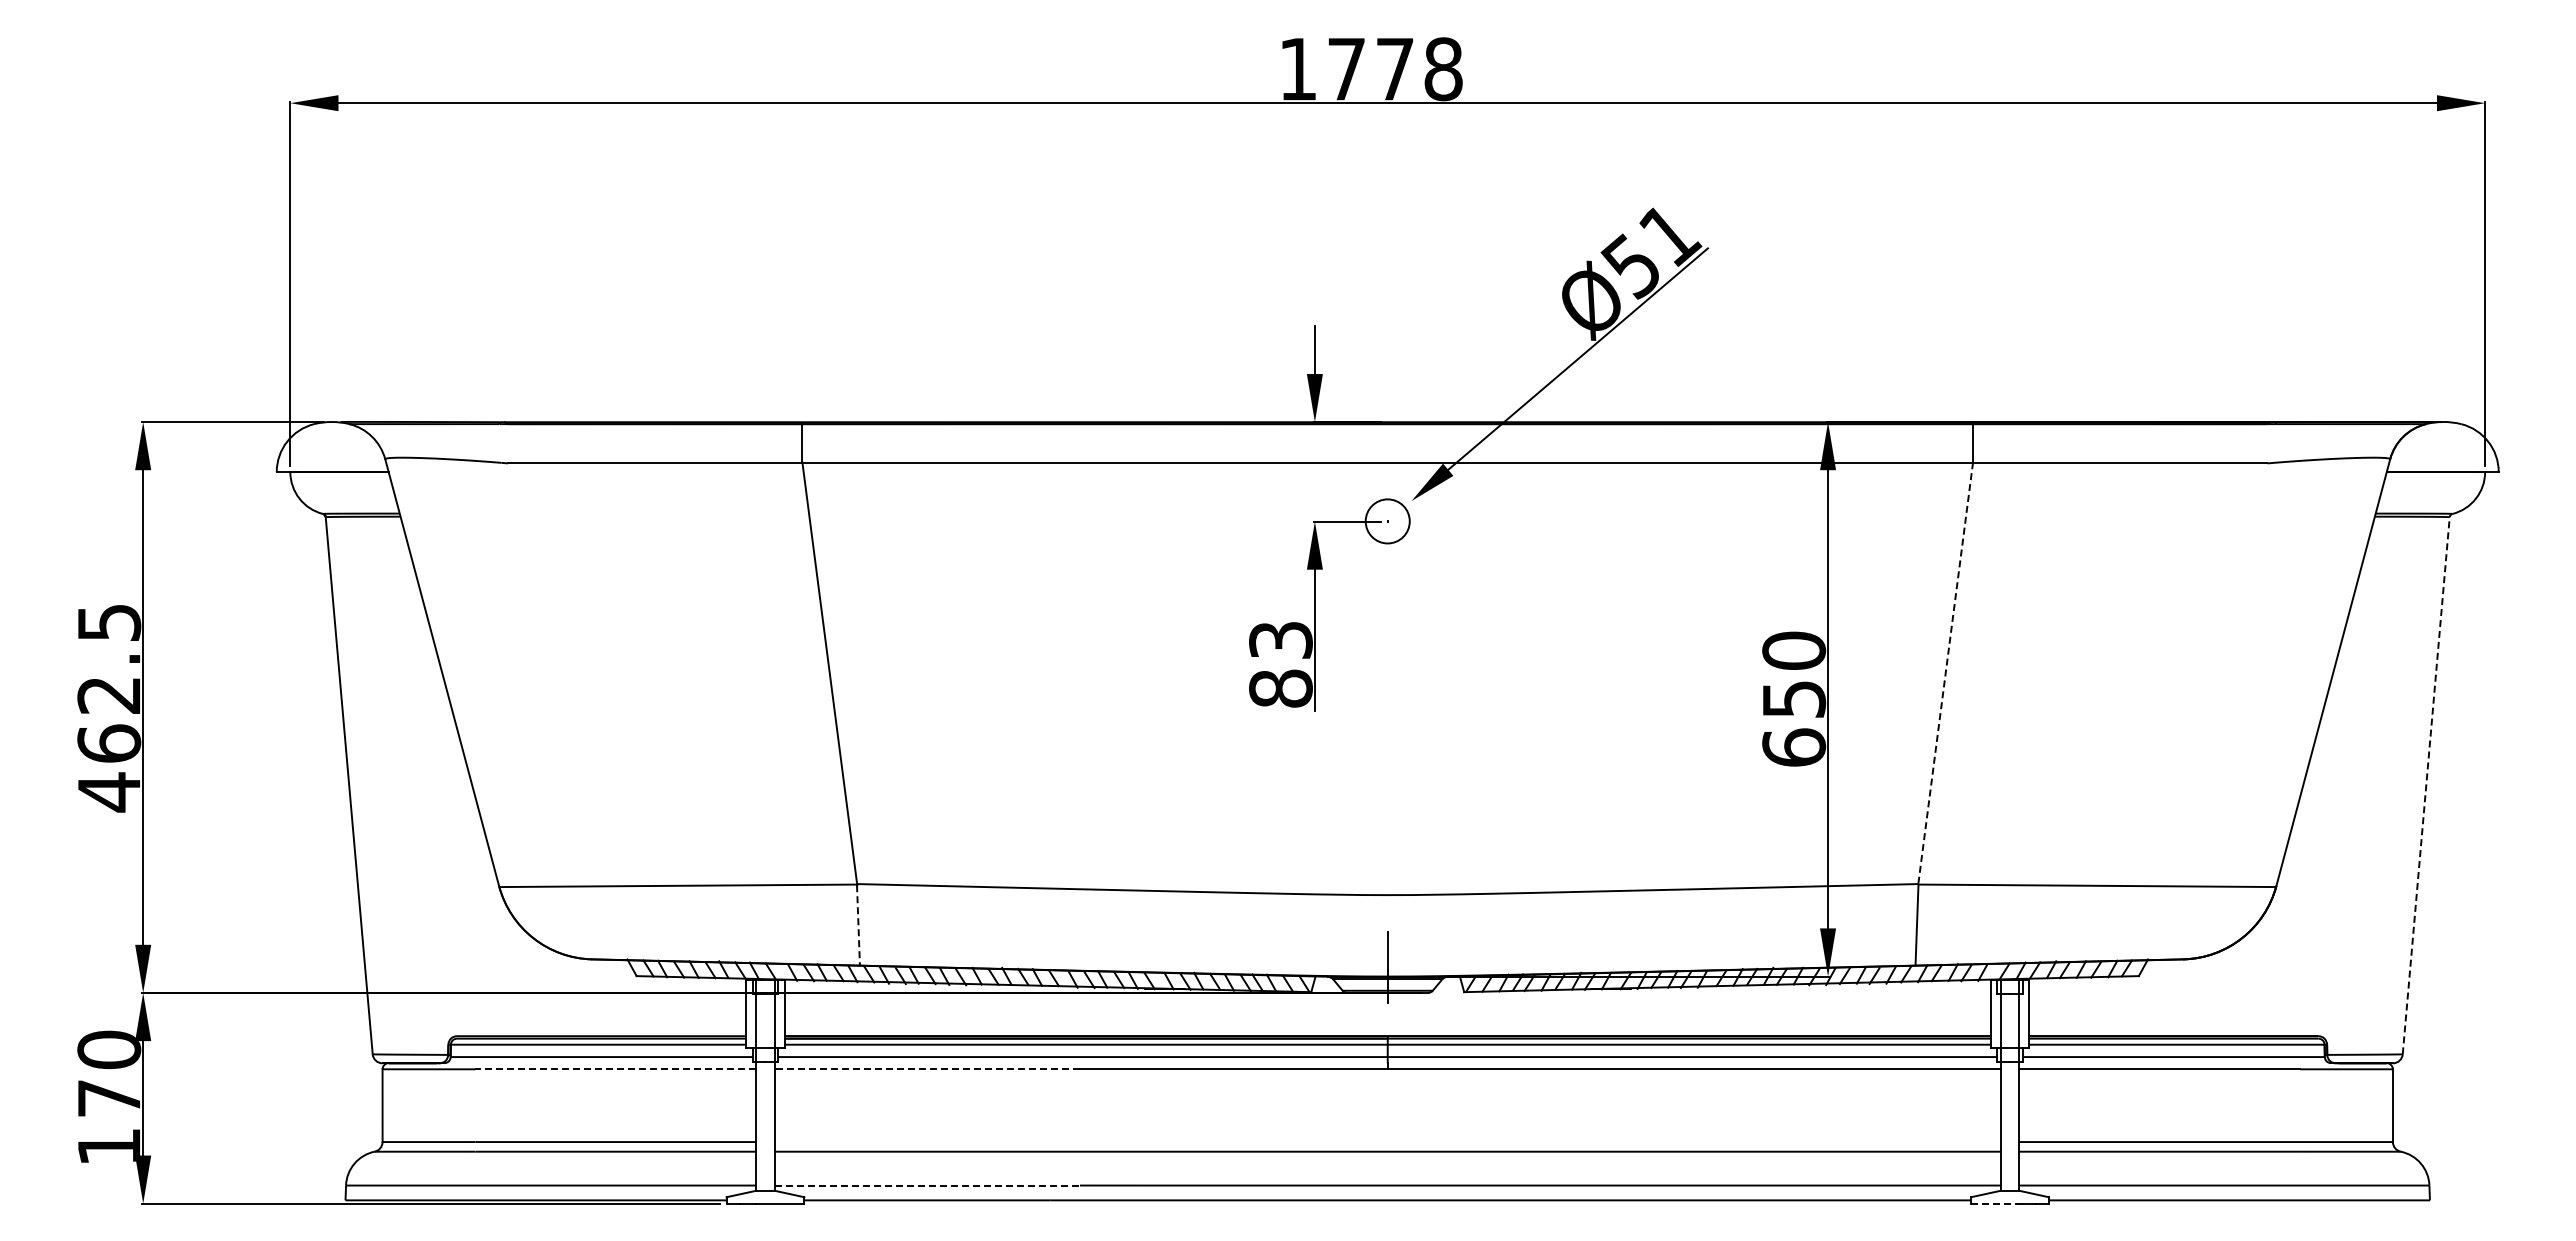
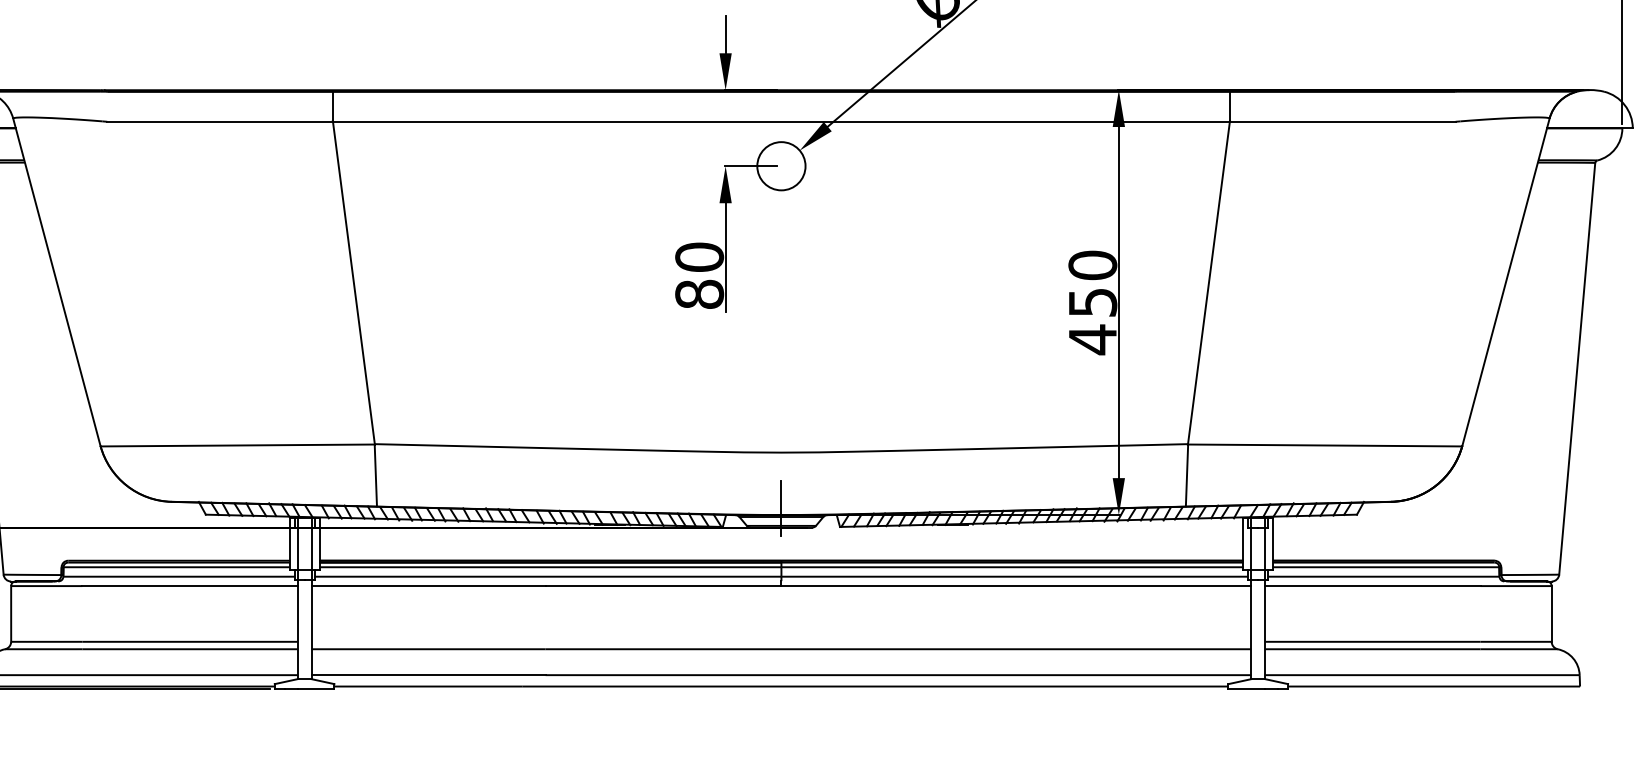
circle: (1387, 520) -> (781, 165), size x1.43
text: (1280, 640) -> (699, 257), 83 -> 80
line: (1945, 674) -> (1208, 283), dashed -> solid
text: (1794, 747) -> (1093, 339), 650 -> 450
line: (2426, 785) -> (1577, 368), dashed -> solid
line: (858, 925) -> (375, 475), dashed -> solid
line: (615, 1069) -> (189, 586), dashed -> solid
line: (927, 1069) -> (428, 586), dashed -> solid
line: (927, 1185) -> (428, 675), dashed -> solid
line: (1995, 1203) -> (1247, 688), dashed -> solid

